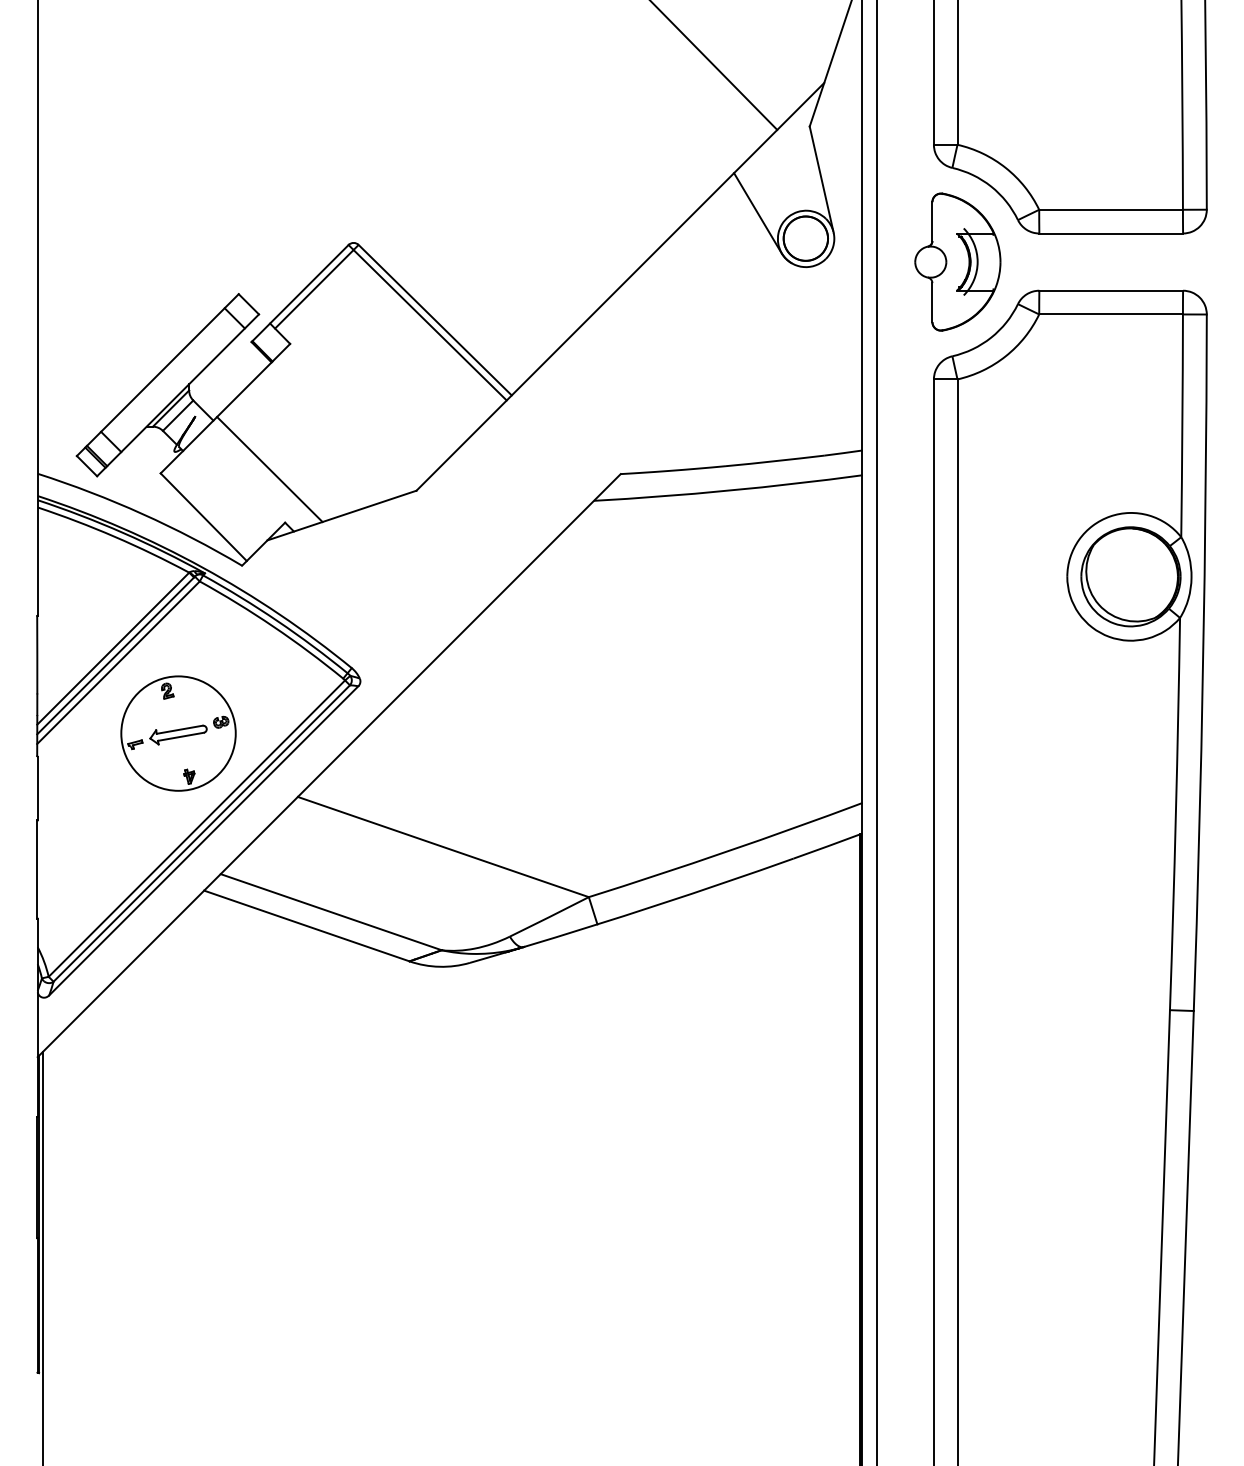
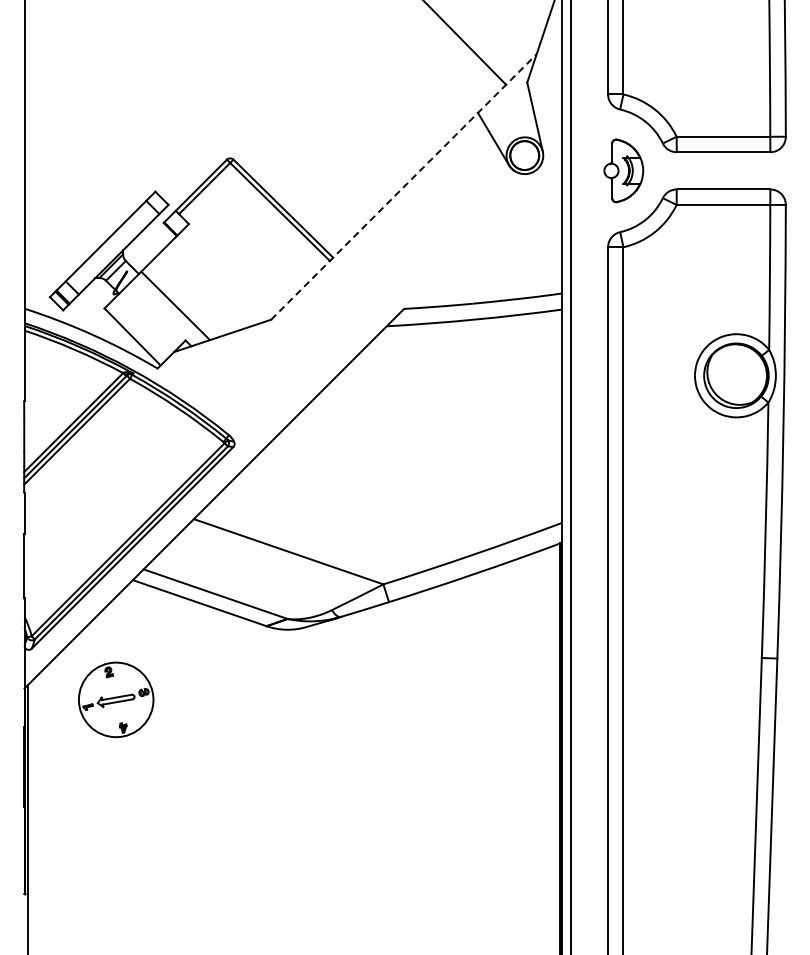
part: (957, 261) -> (623, 170), size x0.7
line: (619, 286) -> (403, 186), solid -> dashed
part: (178, 733) -> (116, 699), moved

